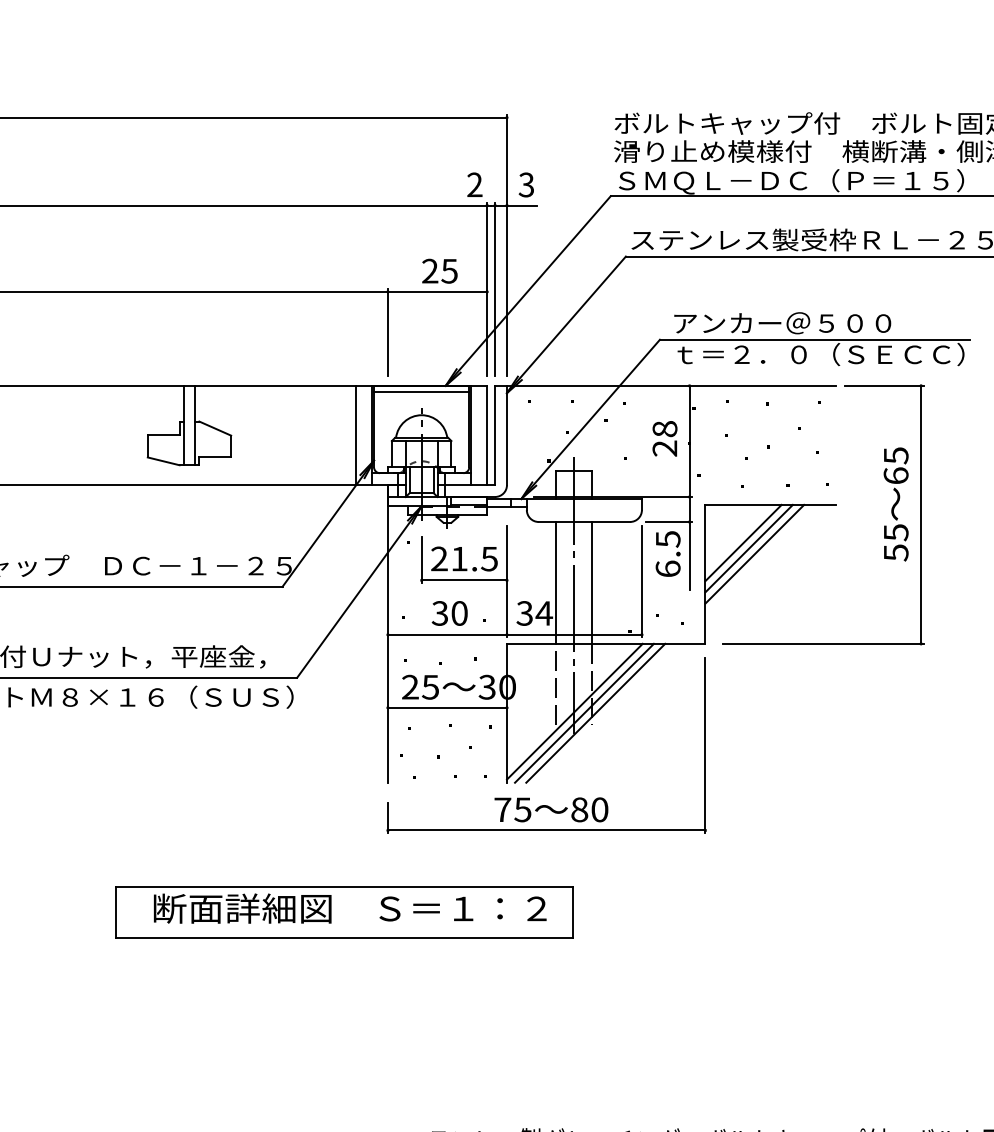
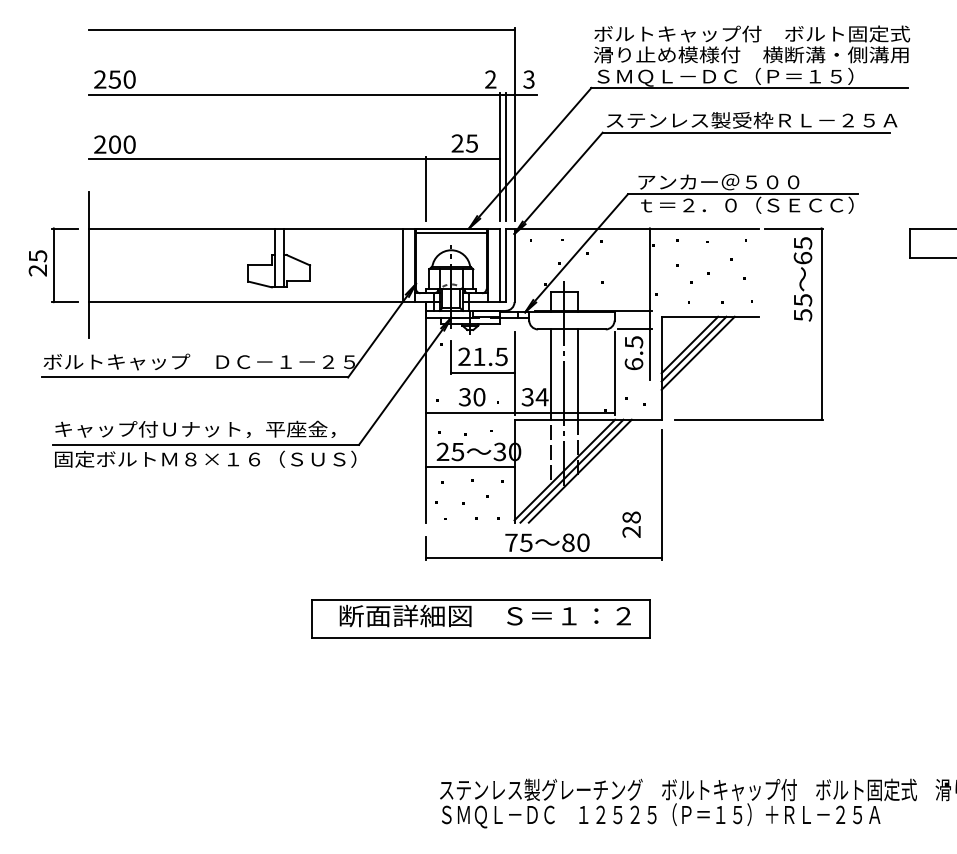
text: (664, 438) -> (631, 524), moved
text: (895, 504) -> (802, 279), moved
part: (343, 911) -> (480, 618), moved

